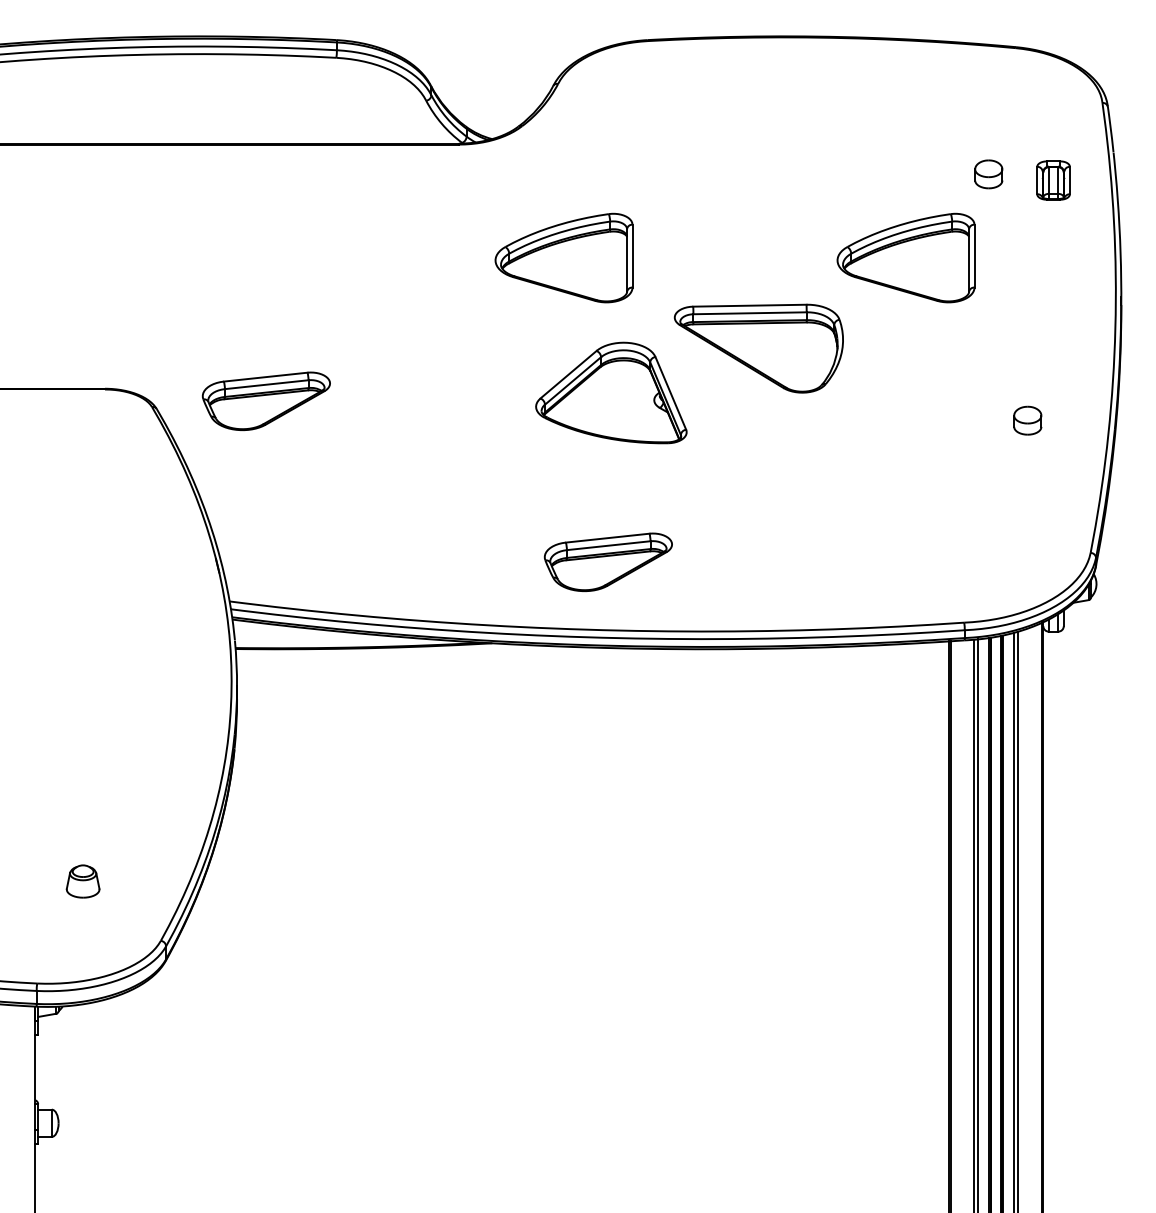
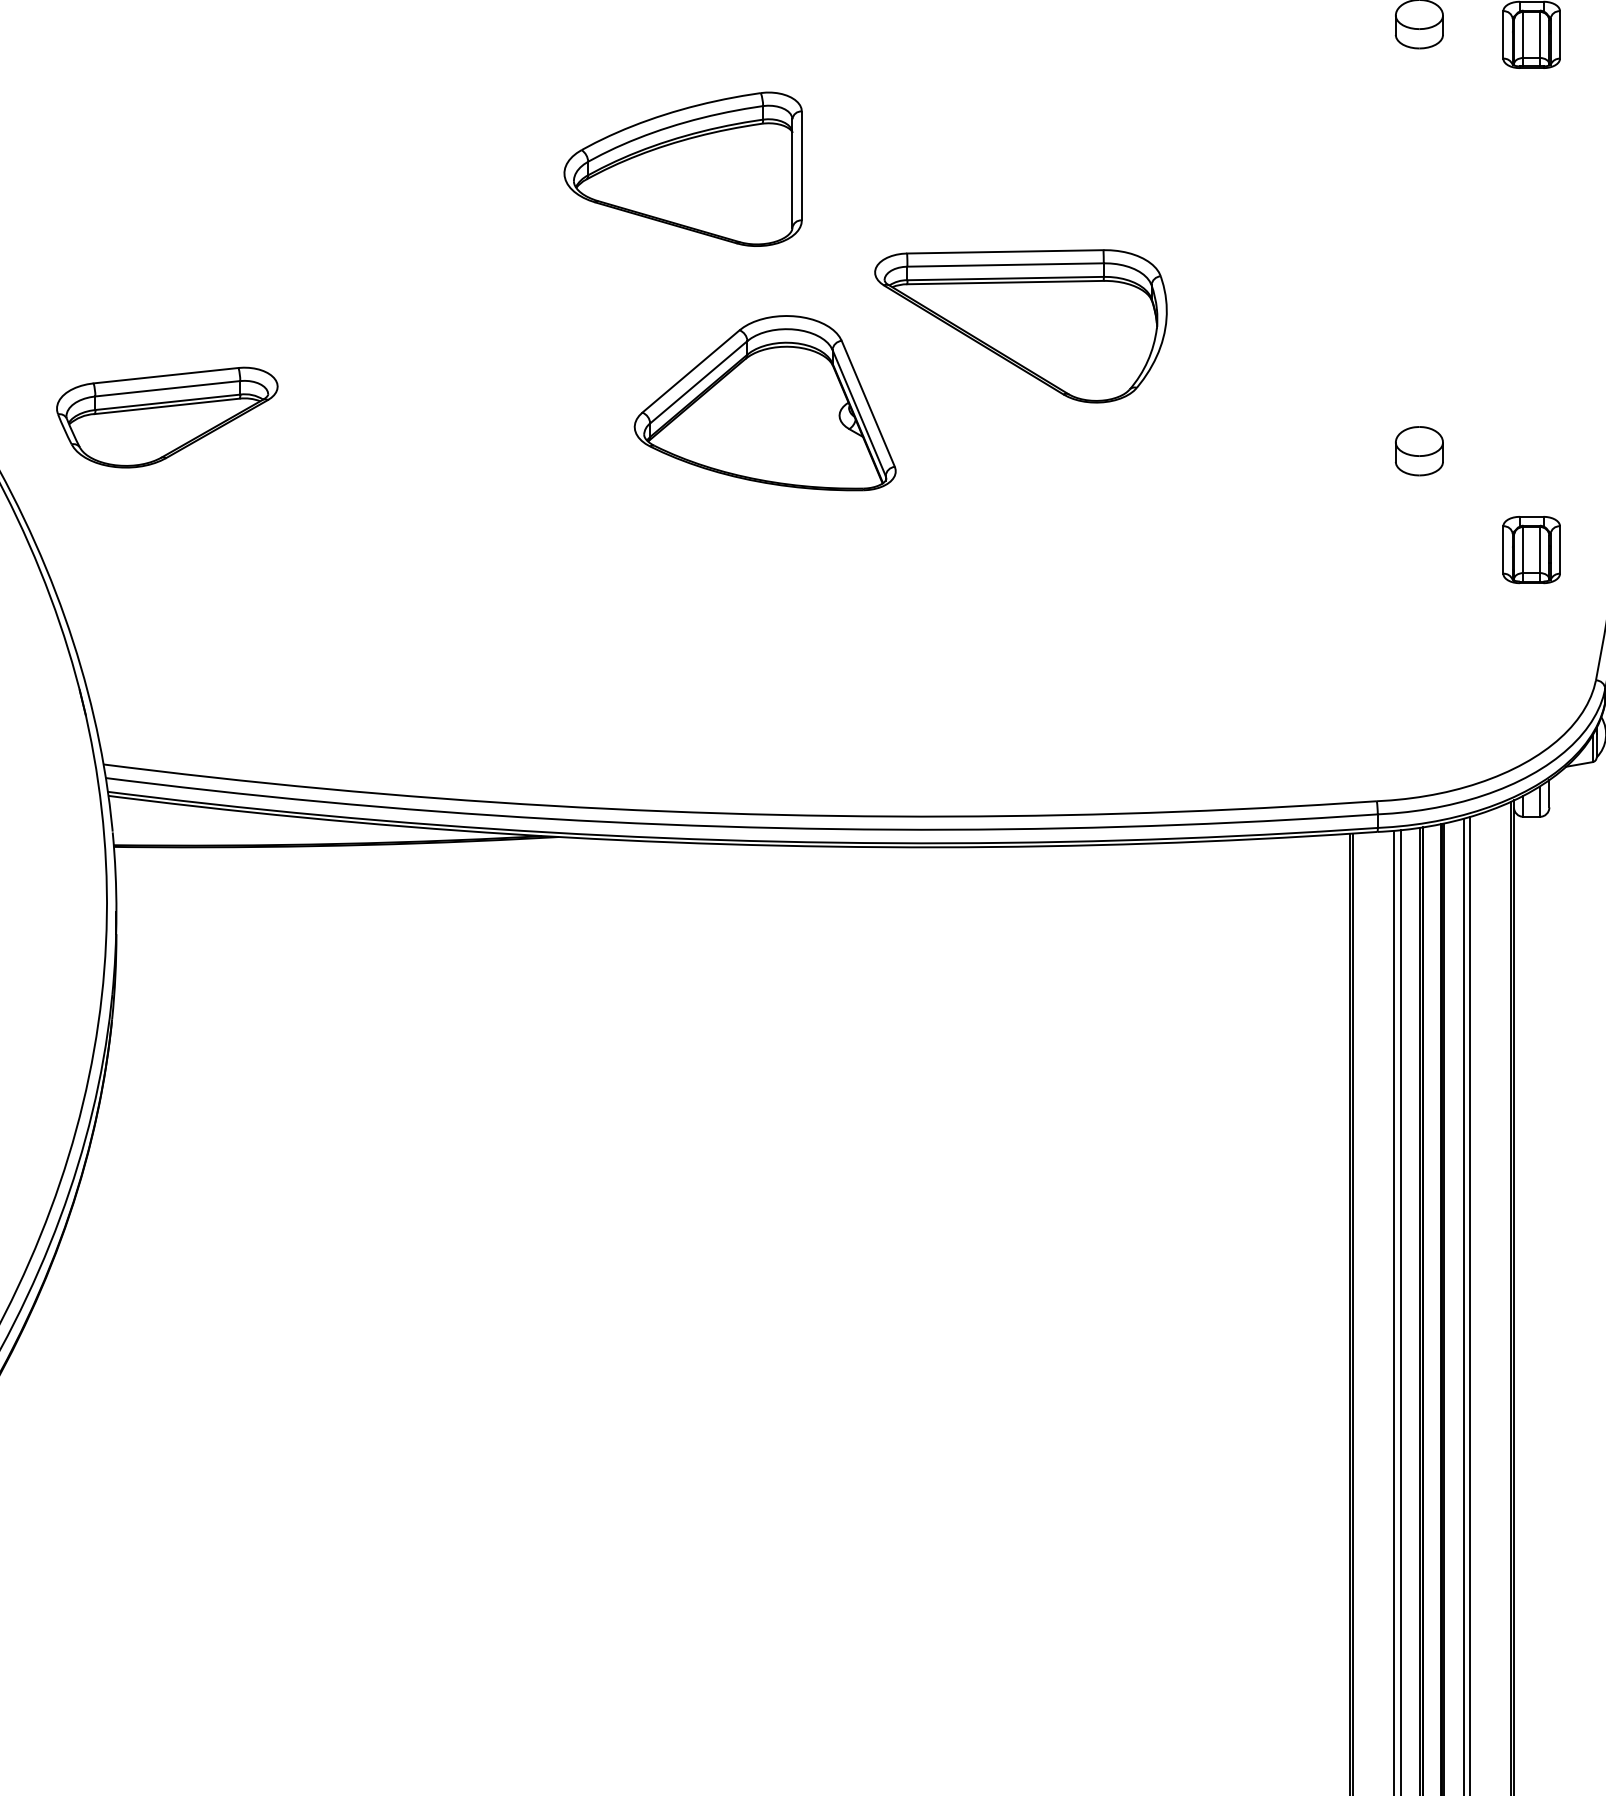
part: (905, 257) -> (1275, 168), removed
part: (1027, 420) -> (1418, 450), moved
part: (1053, 477) -> (1531, 549), added
part: (607, 562) -> (758, 696), removed

